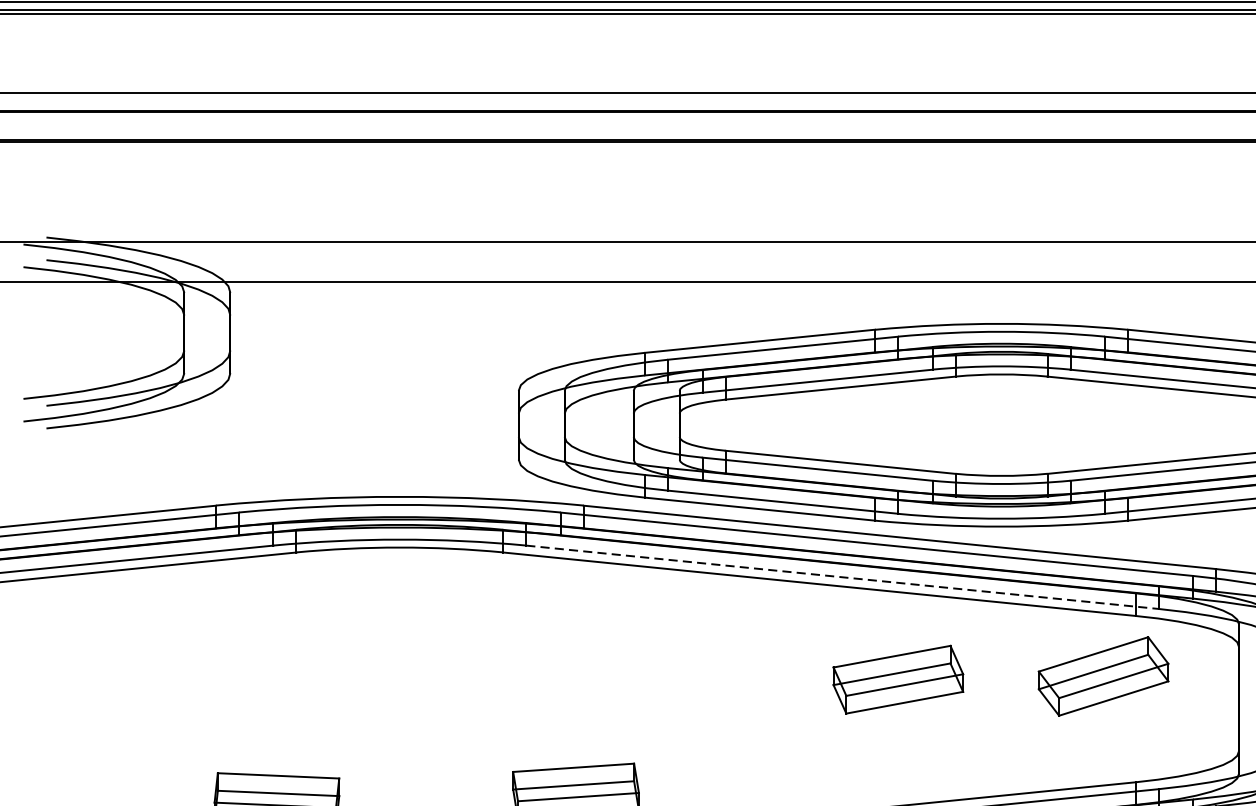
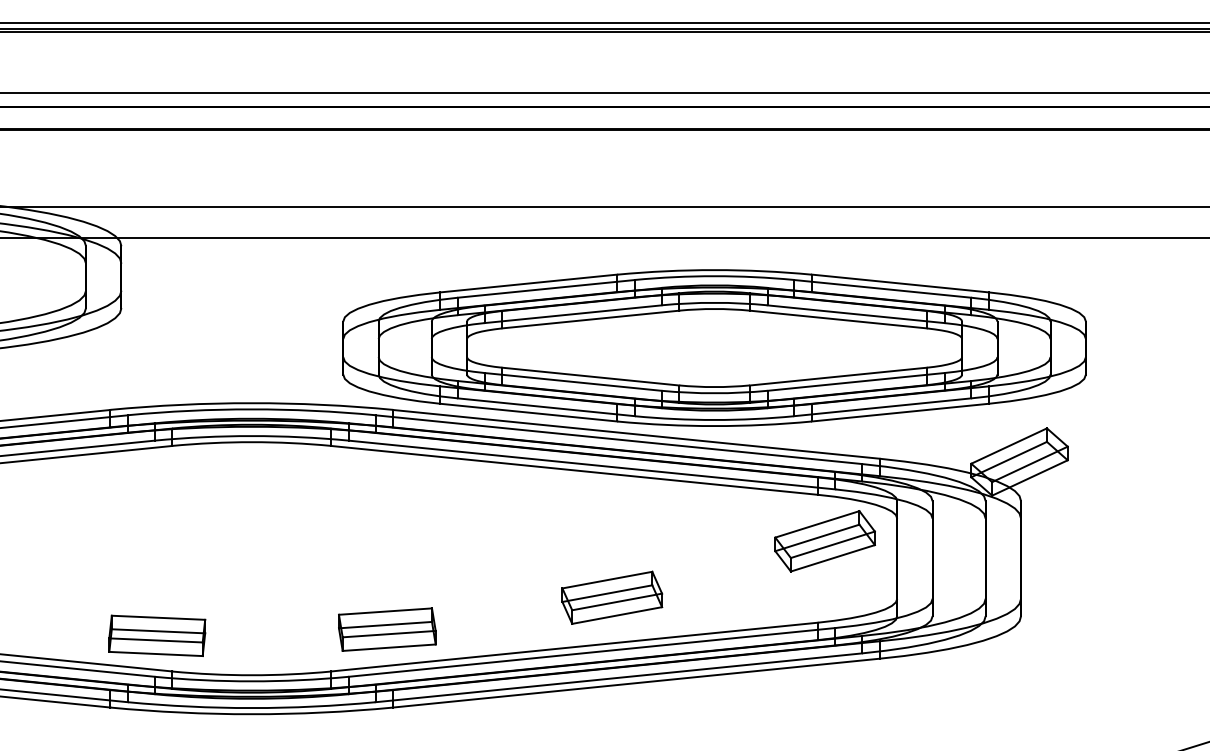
line: (842, 577) -> (592, 465), dashed -> solid
part: (1102, 676) -> (824, 541), moved
part: (898, 679) -> (612, 597), moved

